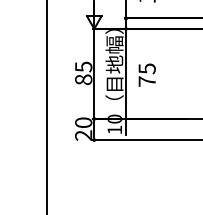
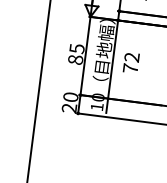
text: (146, 68) -> (131, 57), 75 -> 72

